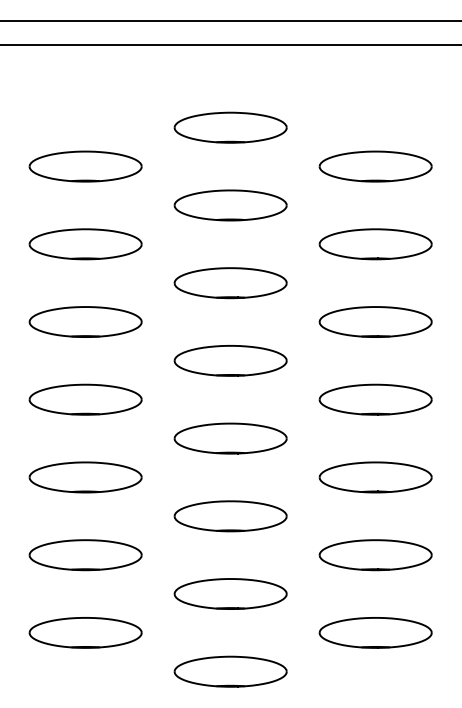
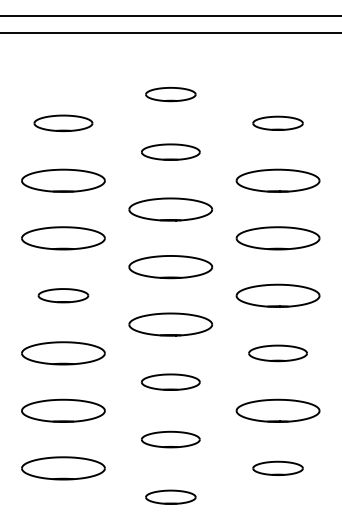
part: (230, 127) -> (170, 94), size x0.6
part: (85, 166) -> (63, 123), size x0.7
part: (374, 166) -> (277, 123), size x0.6
part: (230, 206) -> (170, 152), size x0.7
part: (85, 399) -> (63, 295), size x0.6
part: (374, 477) -> (277, 353), size x0.7
part: (230, 516) -> (170, 382), size x0.7
part: (230, 593) -> (170, 439), size x0.7
part: (374, 633) -> (277, 468), size x0.6
part: (230, 672) -> (170, 497), size x0.6

